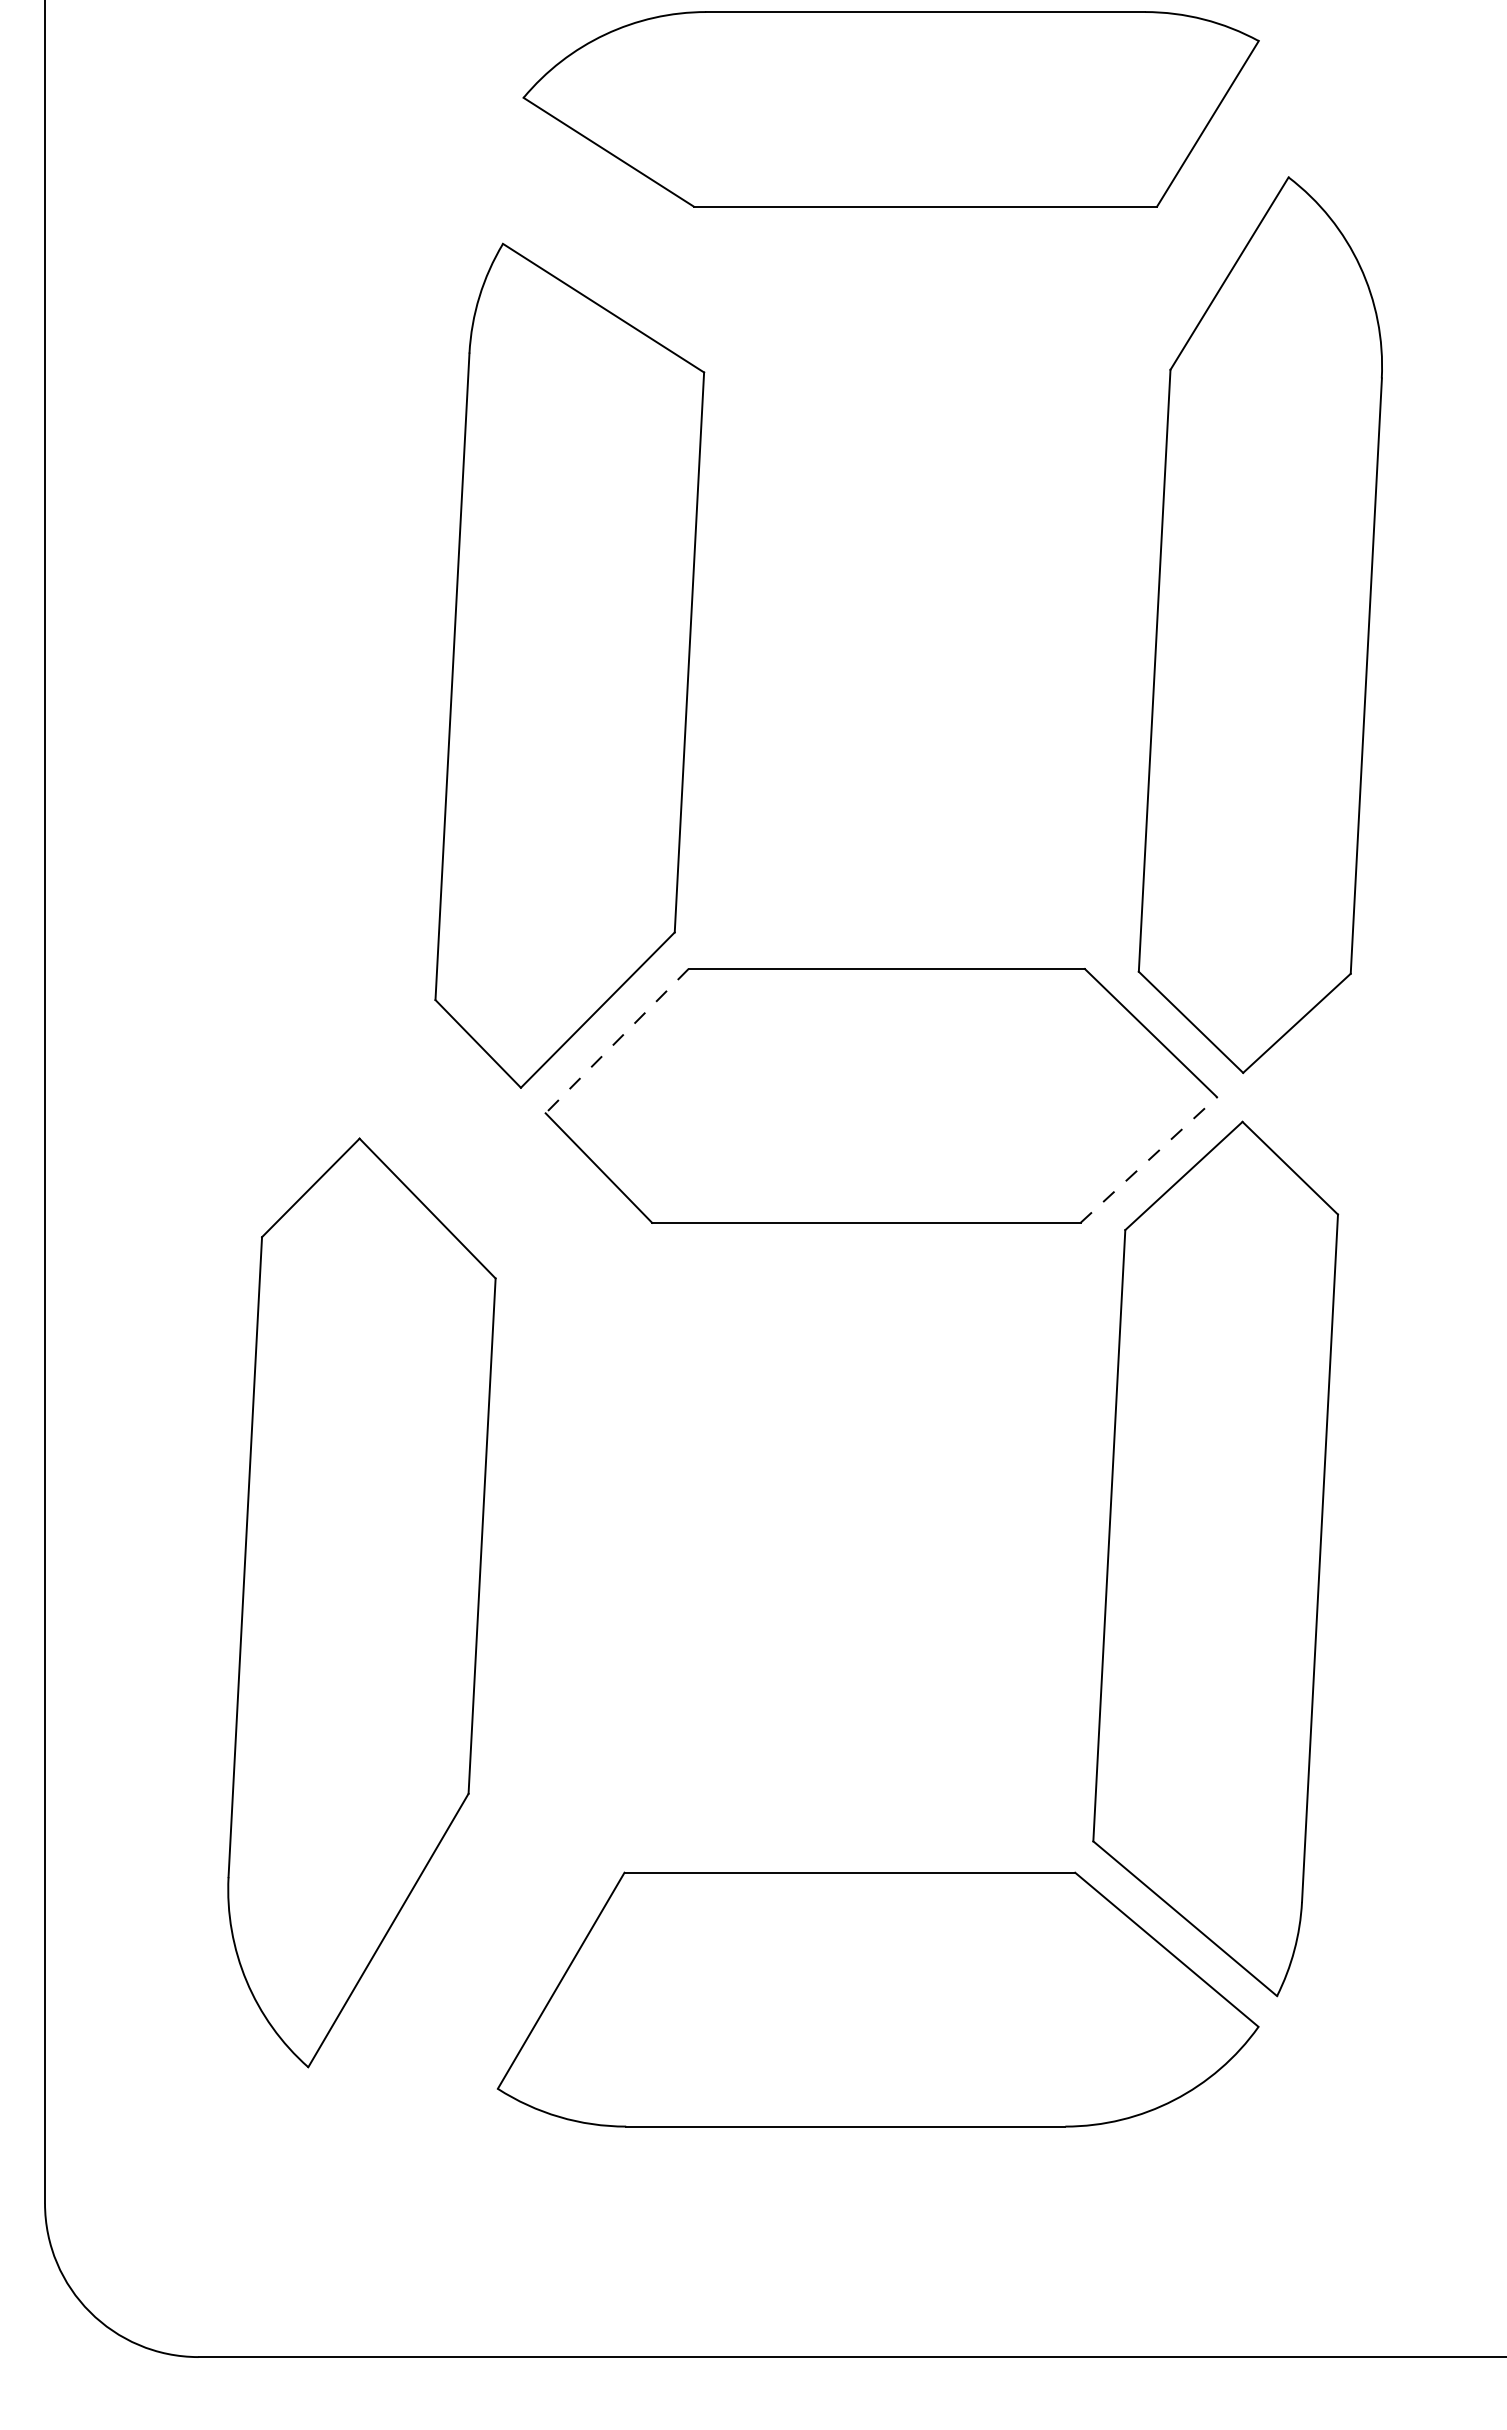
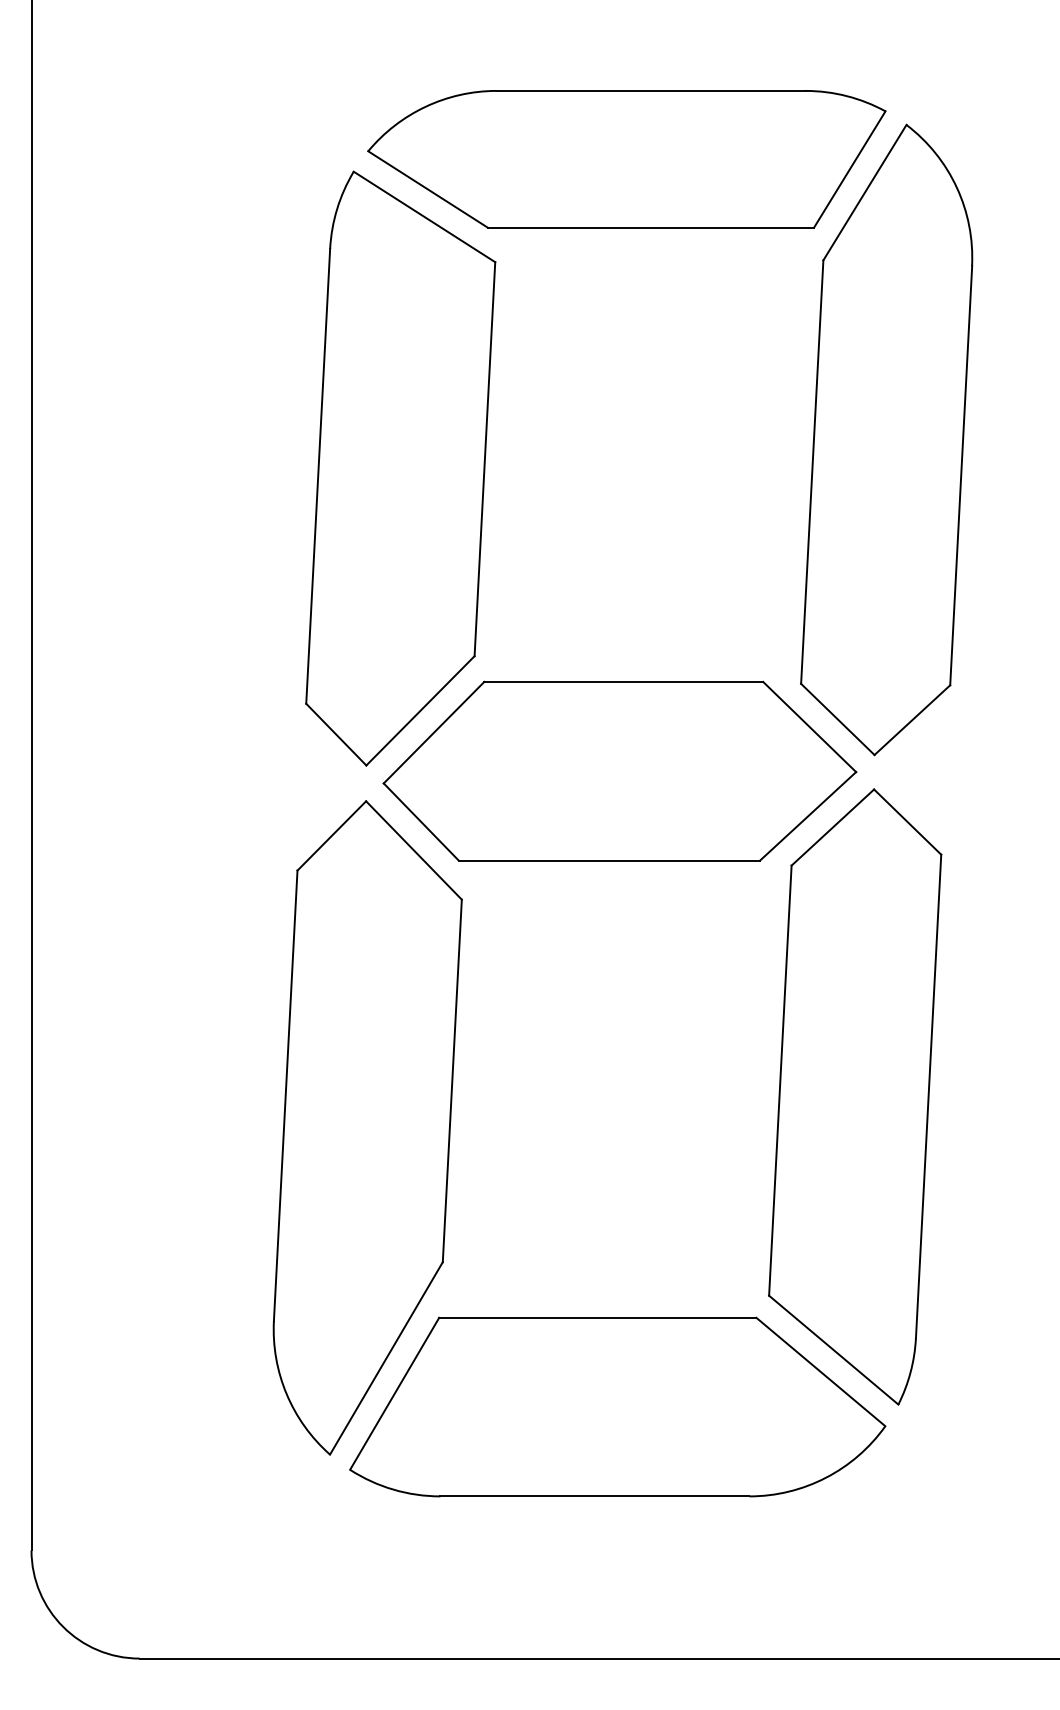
part: (890, 109) -> (626, 159), moved
line: (617, 1041) -> (434, 732), dashed -> solid
line: (1148, 1160) -> (807, 816), dashed -> solid
part: (361, 1602) -> (367, 1127), moved

